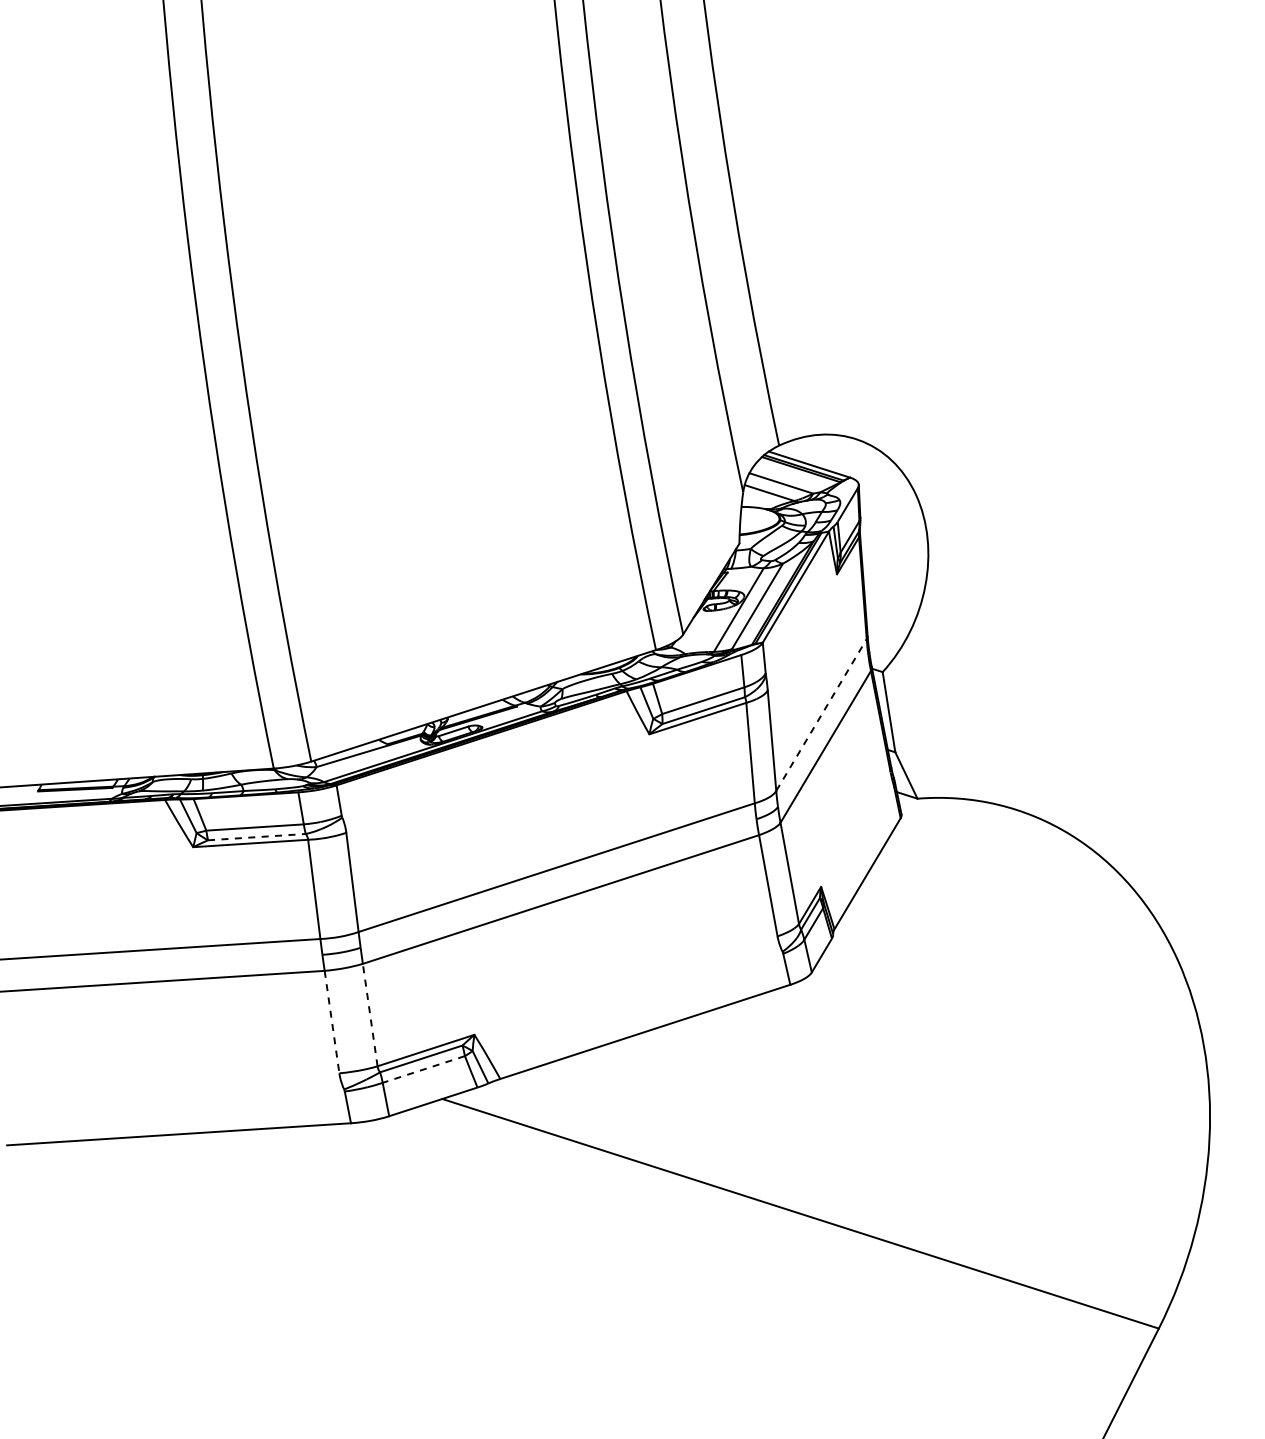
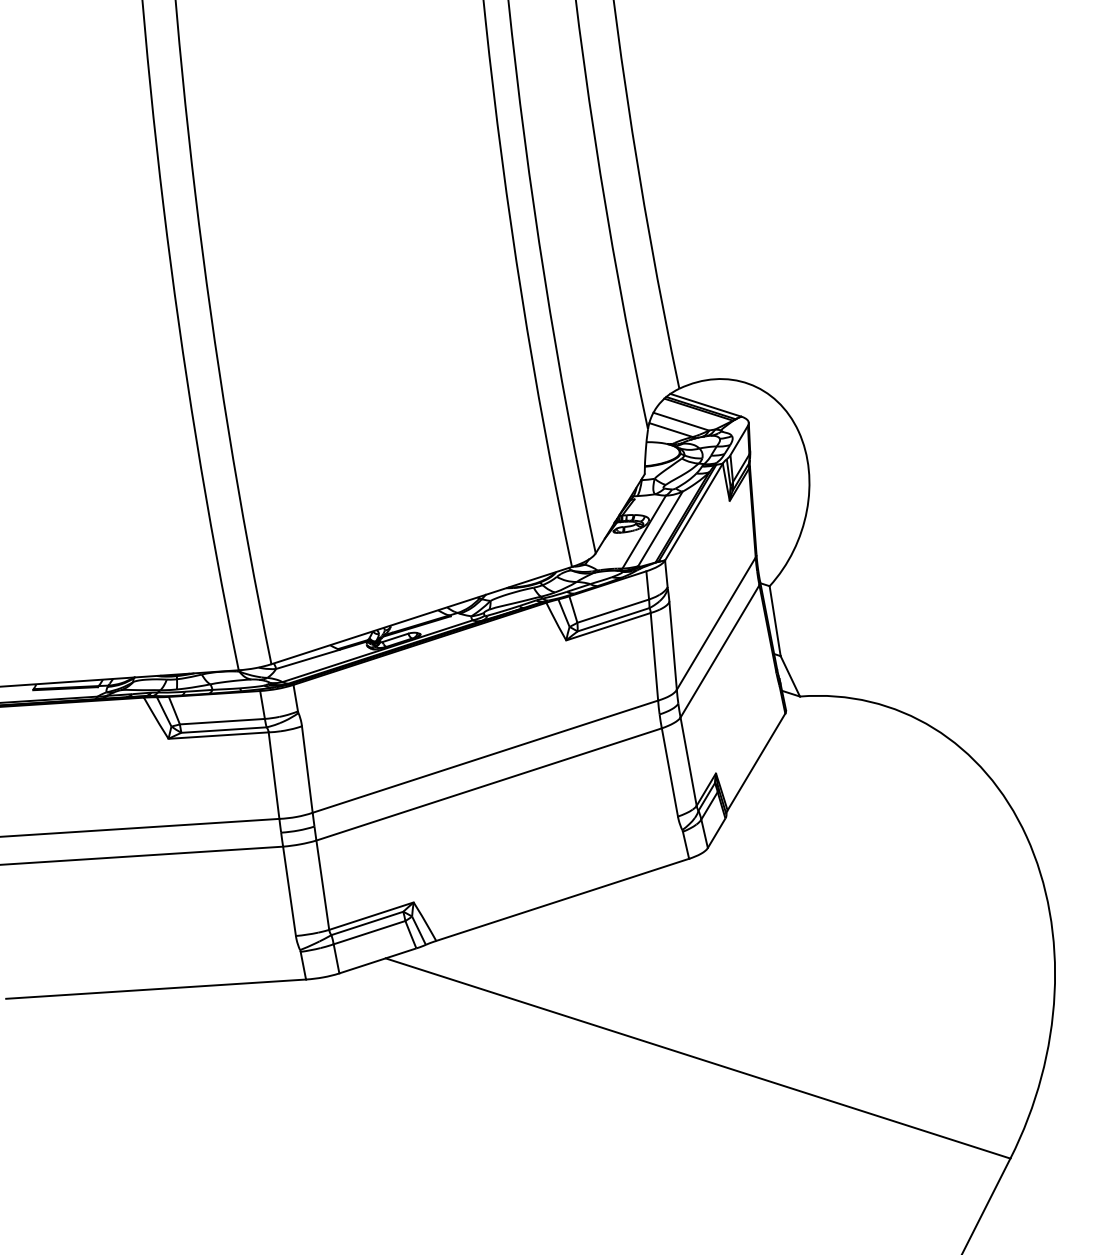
line: (821, 714) -> (716, 623), dashed -> solid
line: (256, 837) -> (223, 730), dashed -> solid
line: (370, 1015) -> (323, 885), dashed -> solid
line: (332, 1022) -> (289, 891), dashed -> solid
line: (423, 1069) -> (369, 932), dashed -> solid

